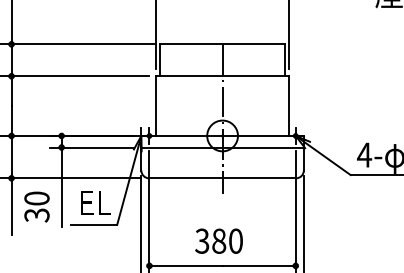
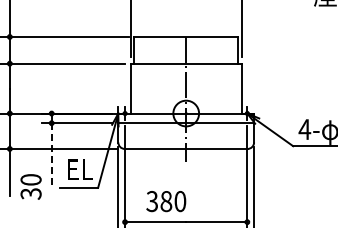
line: (61, 187) -> (51, 156), solid -> dashed
text: (36, 206) -> (30, 186), moved
text: (219, 241) -> (166, 201), moved

